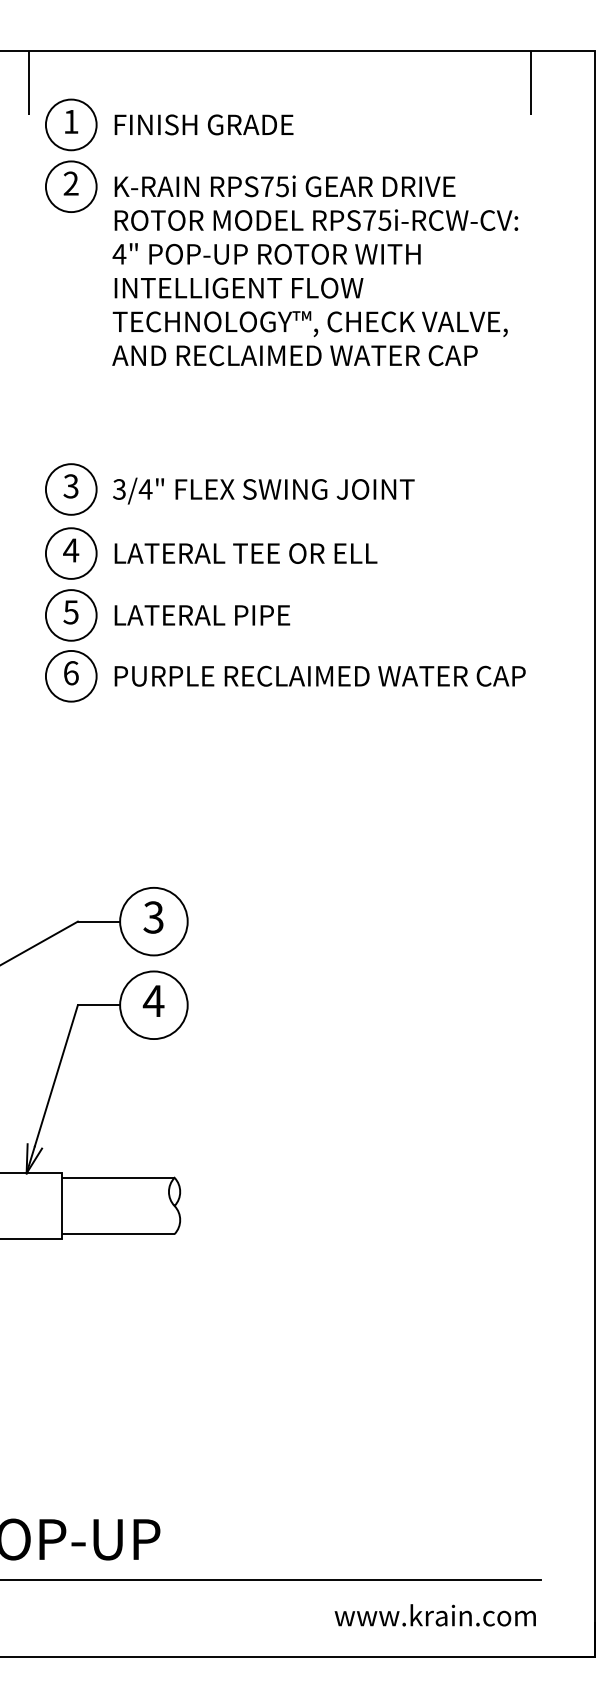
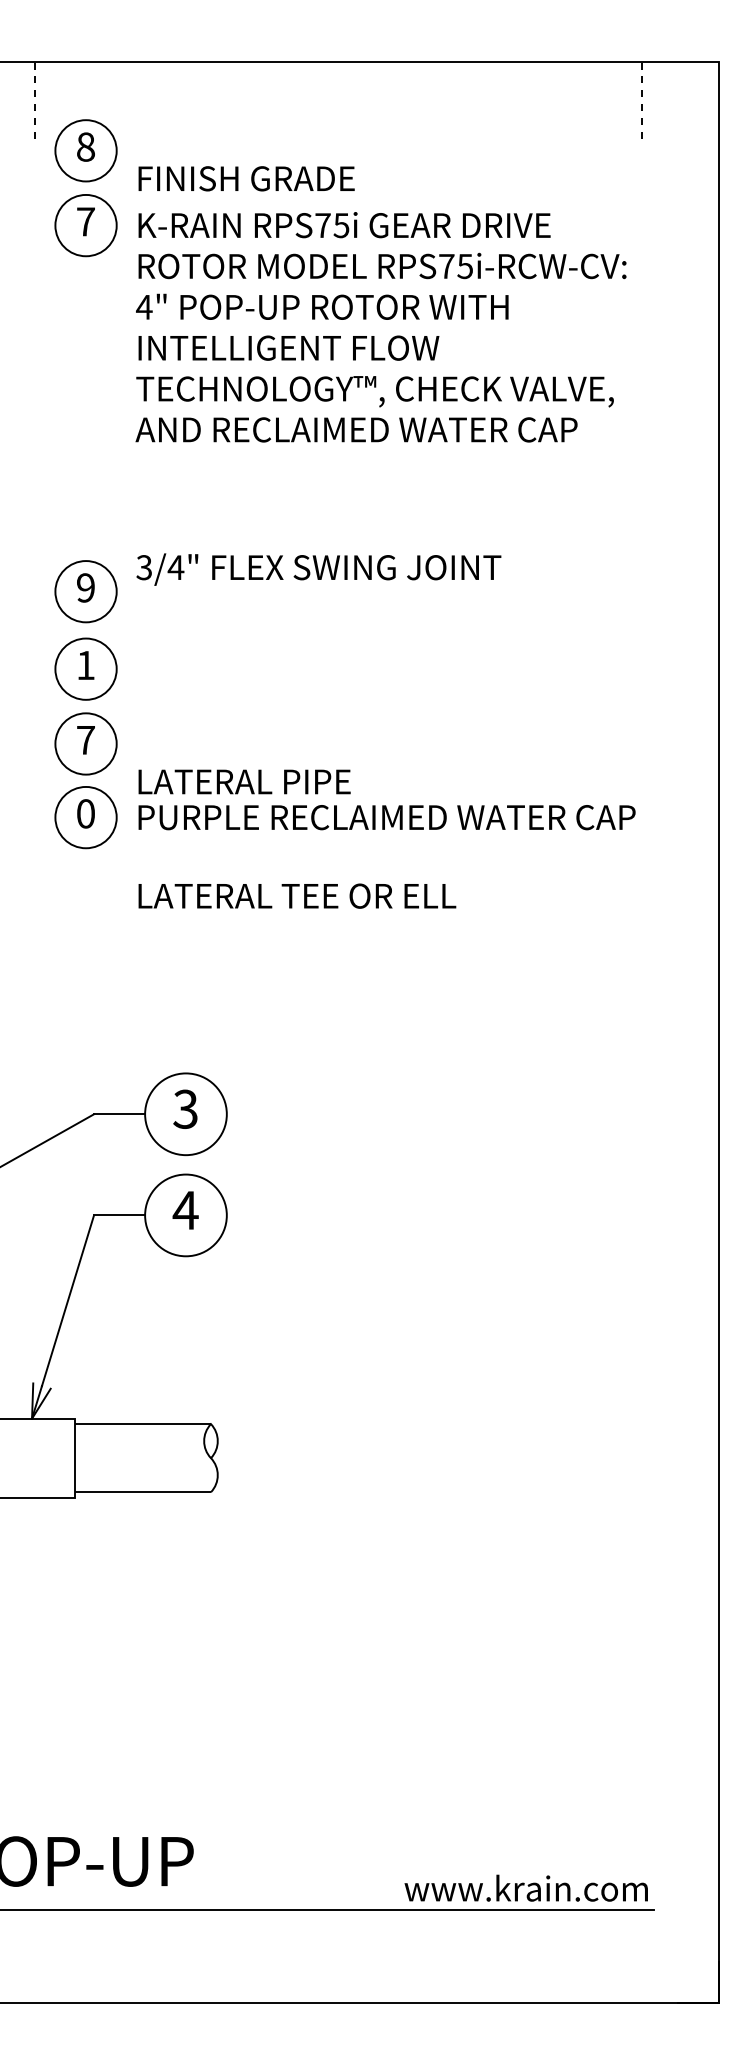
line: (28, 82) -> (34, 99), solid -> dashed
line: (531, 82) -> (642, 99), solid -> dashed
text: (70, 121) -> (85, 146), 1 -> 8
text: (203, 124) -> (246, 178), moved
text: (70, 183) -> (85, 221), 2 -> 7
text: (70, 486) -> (85, 587), 3 -> 9
text: (263, 490) -> (318, 569), moved
text: (70, 550) -> (85, 665), 4 -> 1
text: (246, 553) -> (297, 895), moved
text: (70, 612) -> (85, 740), 5 -> 7
text: (202, 615) -> (244, 781), moved
text: (71, 672) -> (86, 813), 6 -> 0
text: (434, 1614) -> (525, 1887), moved

